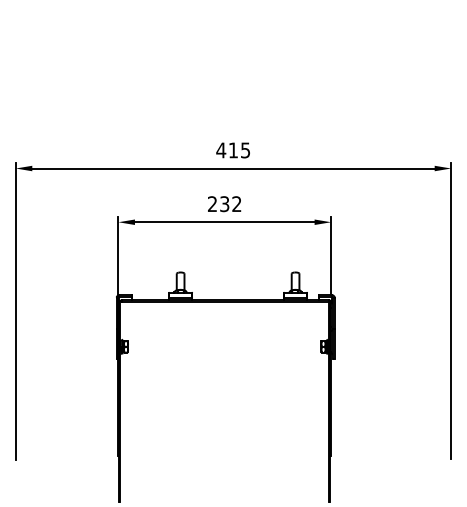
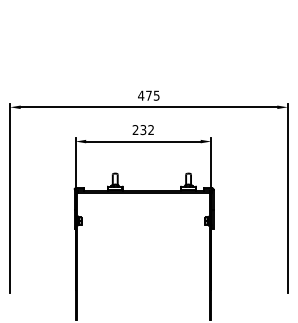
text: (232, 150) -> (148, 95), 415 -> 475

